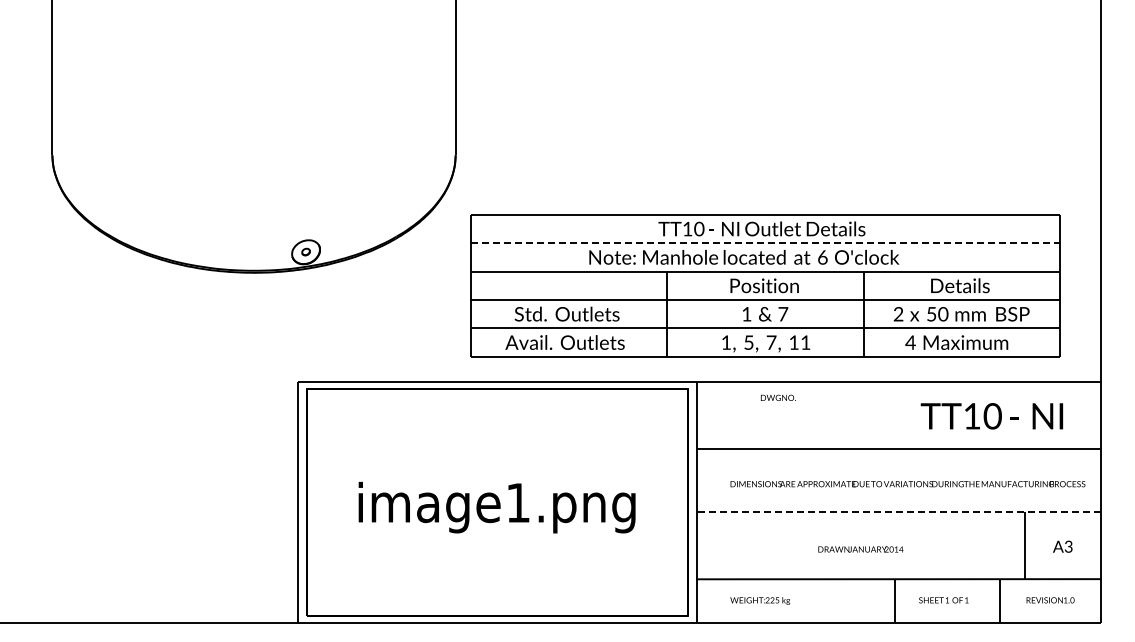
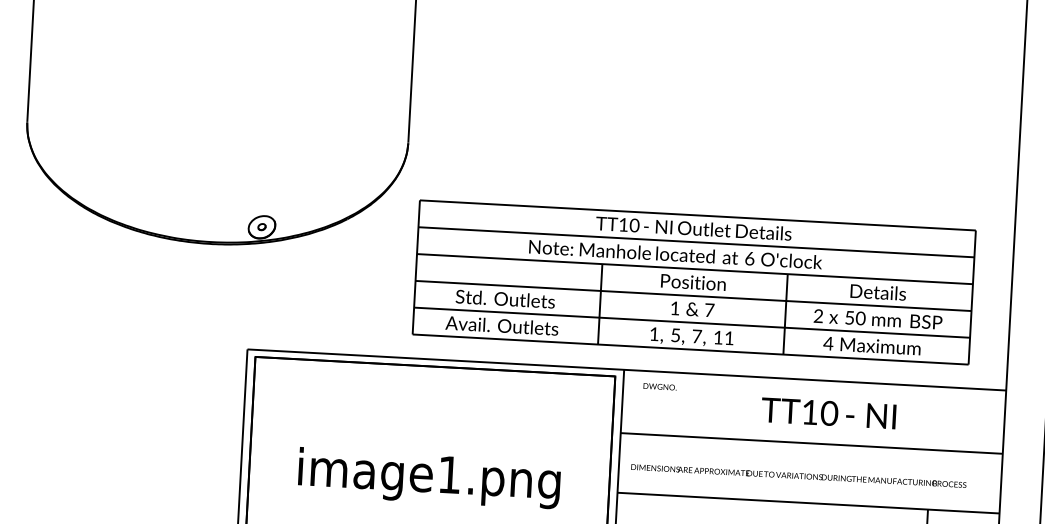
line: (766, 243) -> (697, 242), dashed -> solid
text: (778, 397) -> (660, 386), moved
text: (991, 416) -> (828, 413), moved
text: (907, 484) -> (798, 476), moved
line: (898, 512) -> (808, 503), dashed -> solid

